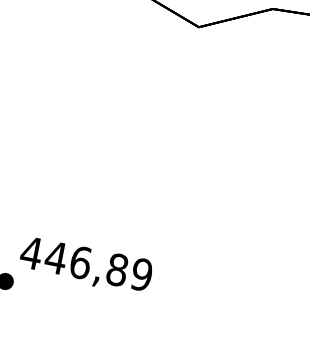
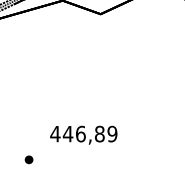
text: (85, 264) -> (83, 134), moved

